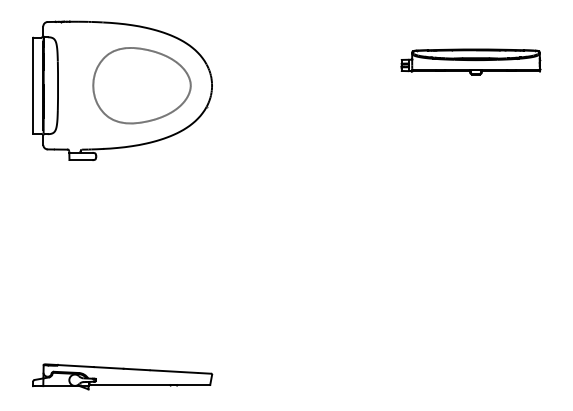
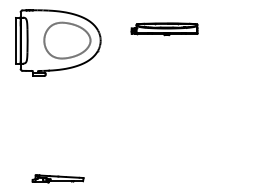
part: (470, 62) -> (164, 29), moved
part: (121, 376) -> (57, 178), size x0.6

